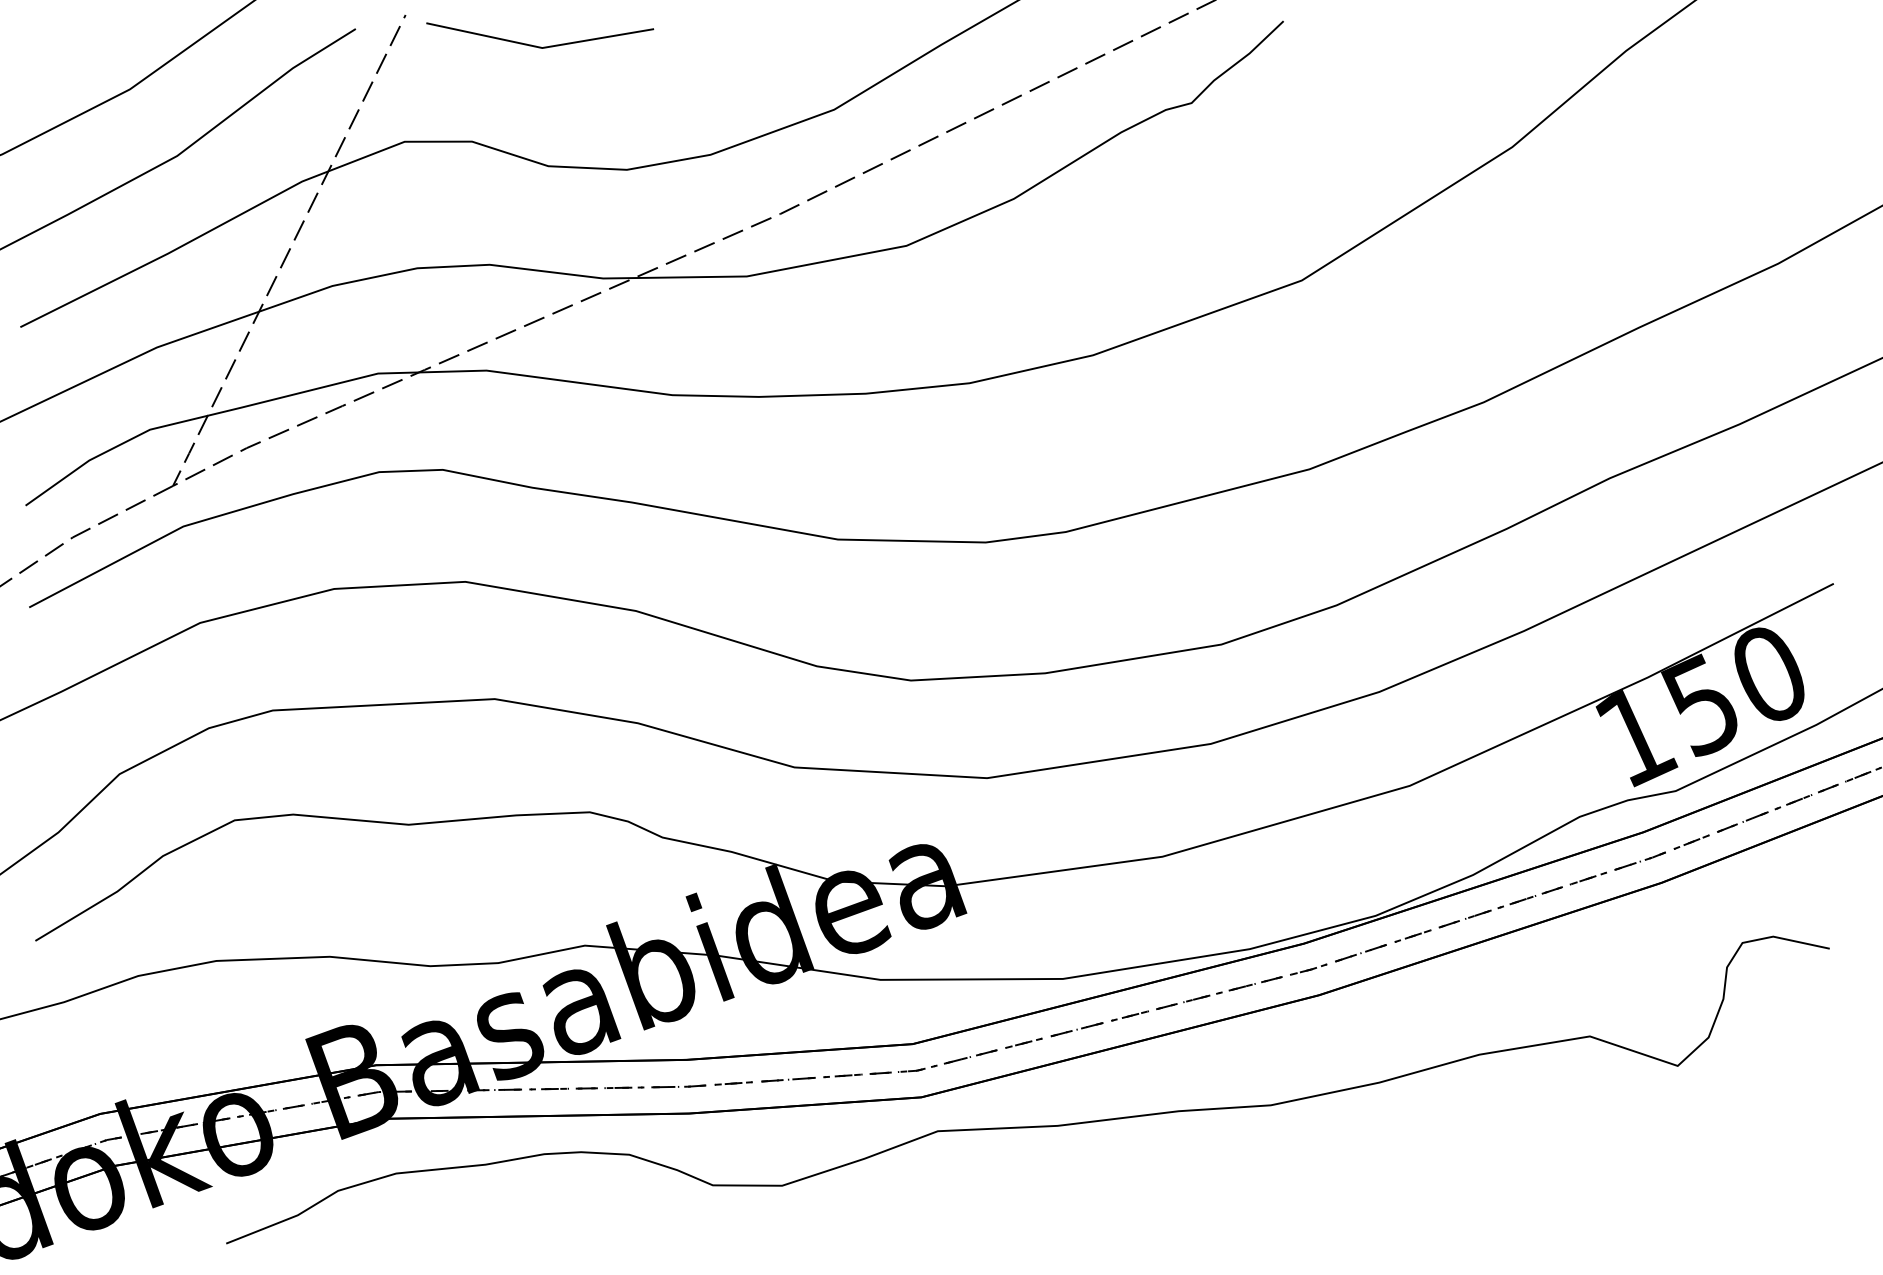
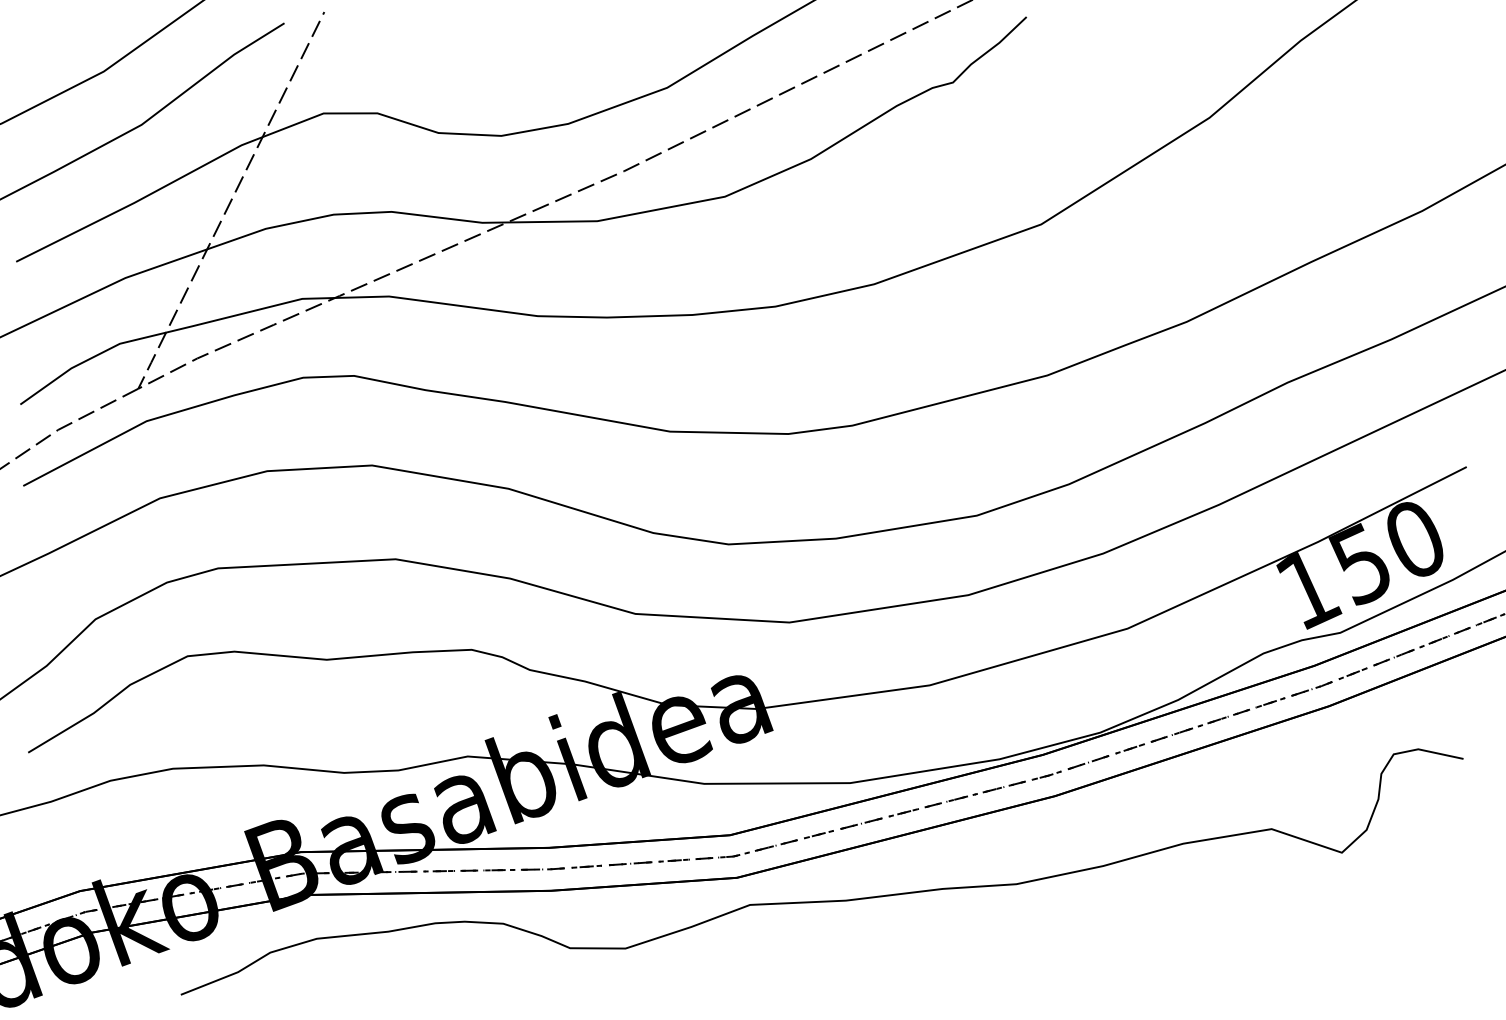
line: (536, 45) -> (429, 36), removed

